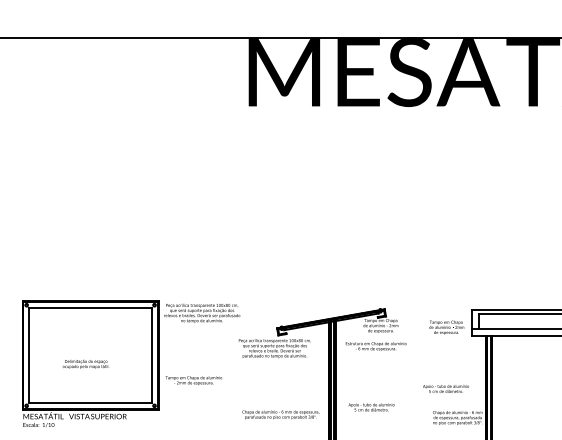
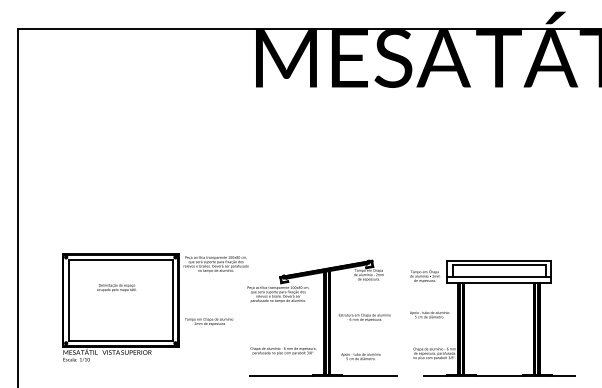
text: (375, 346) -> (364, 317), moved
text: (85, 363) -> (116, 287), moved
text: (445, 388) -> (429, 314), moved
text: (371, 407) -> (360, 356), moved

